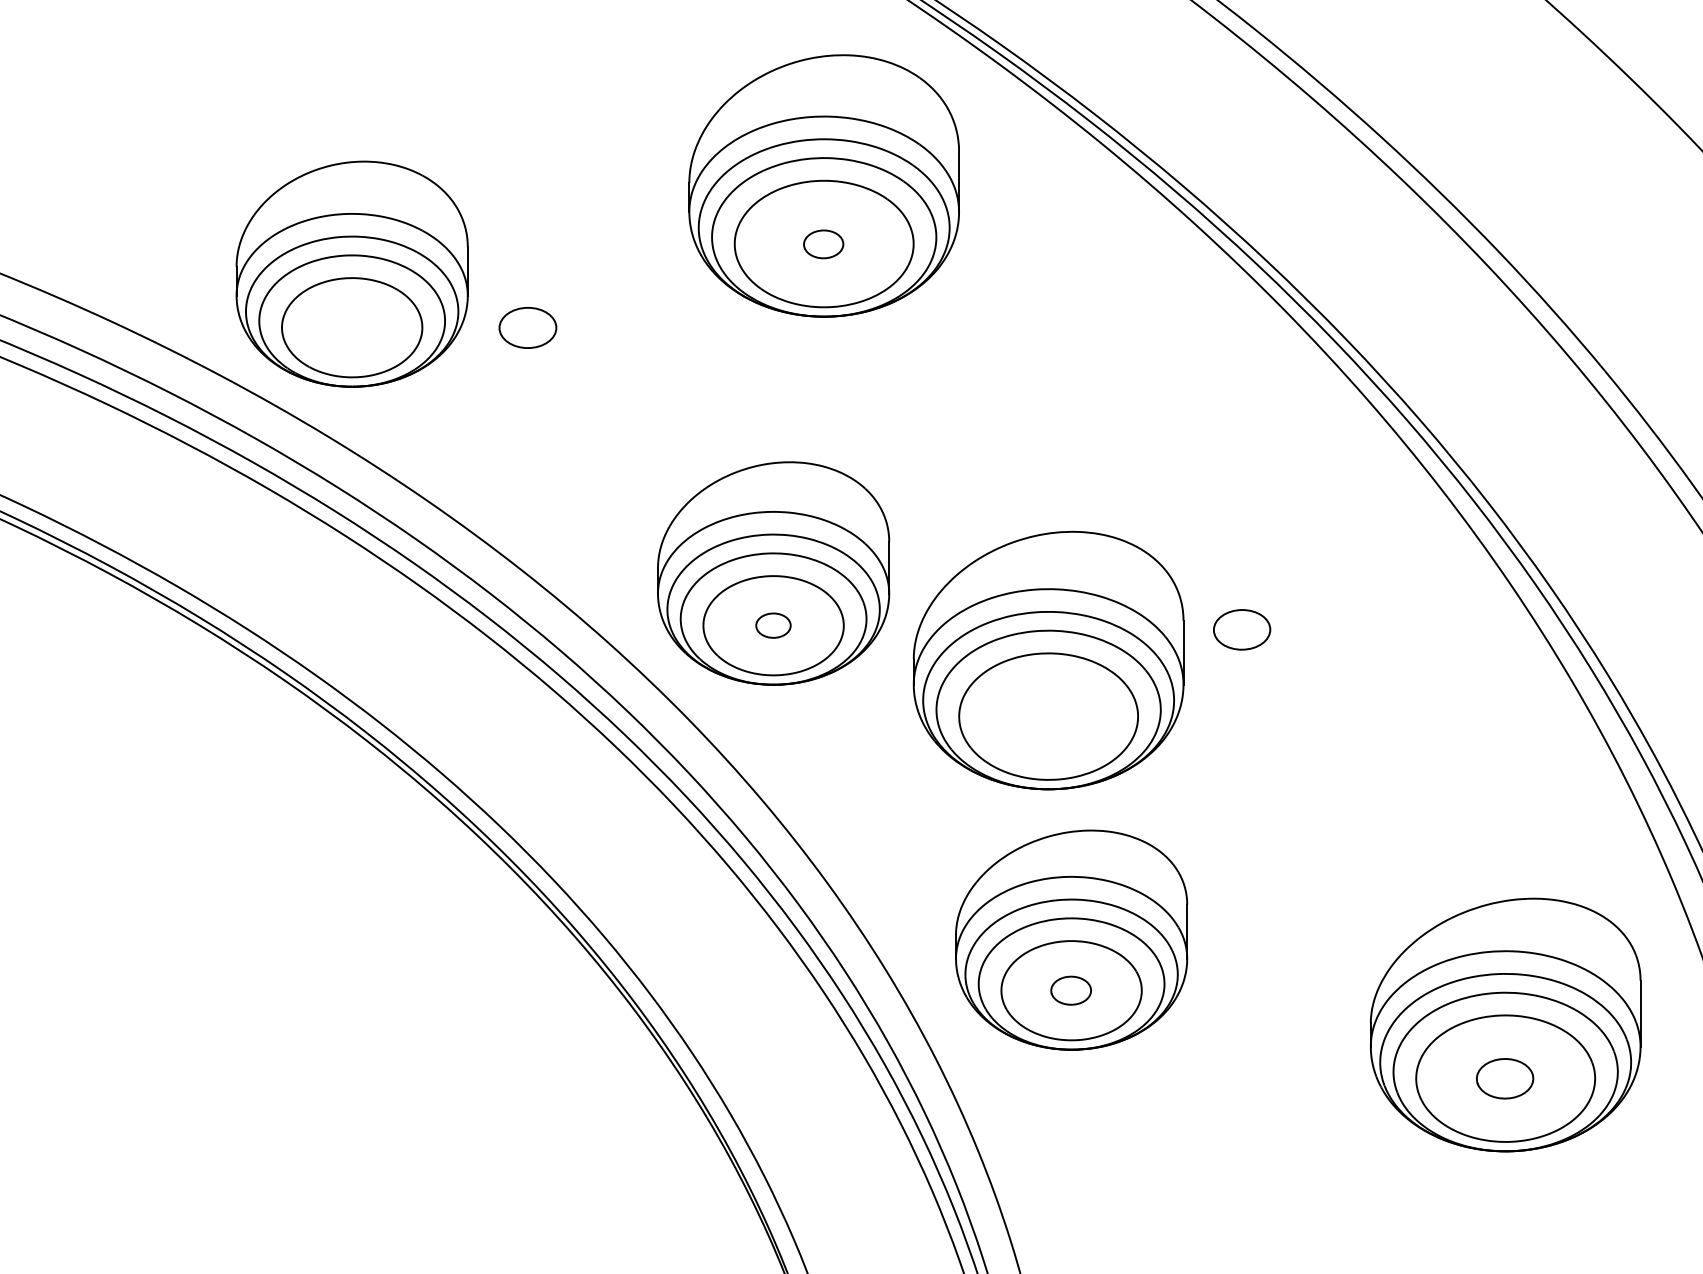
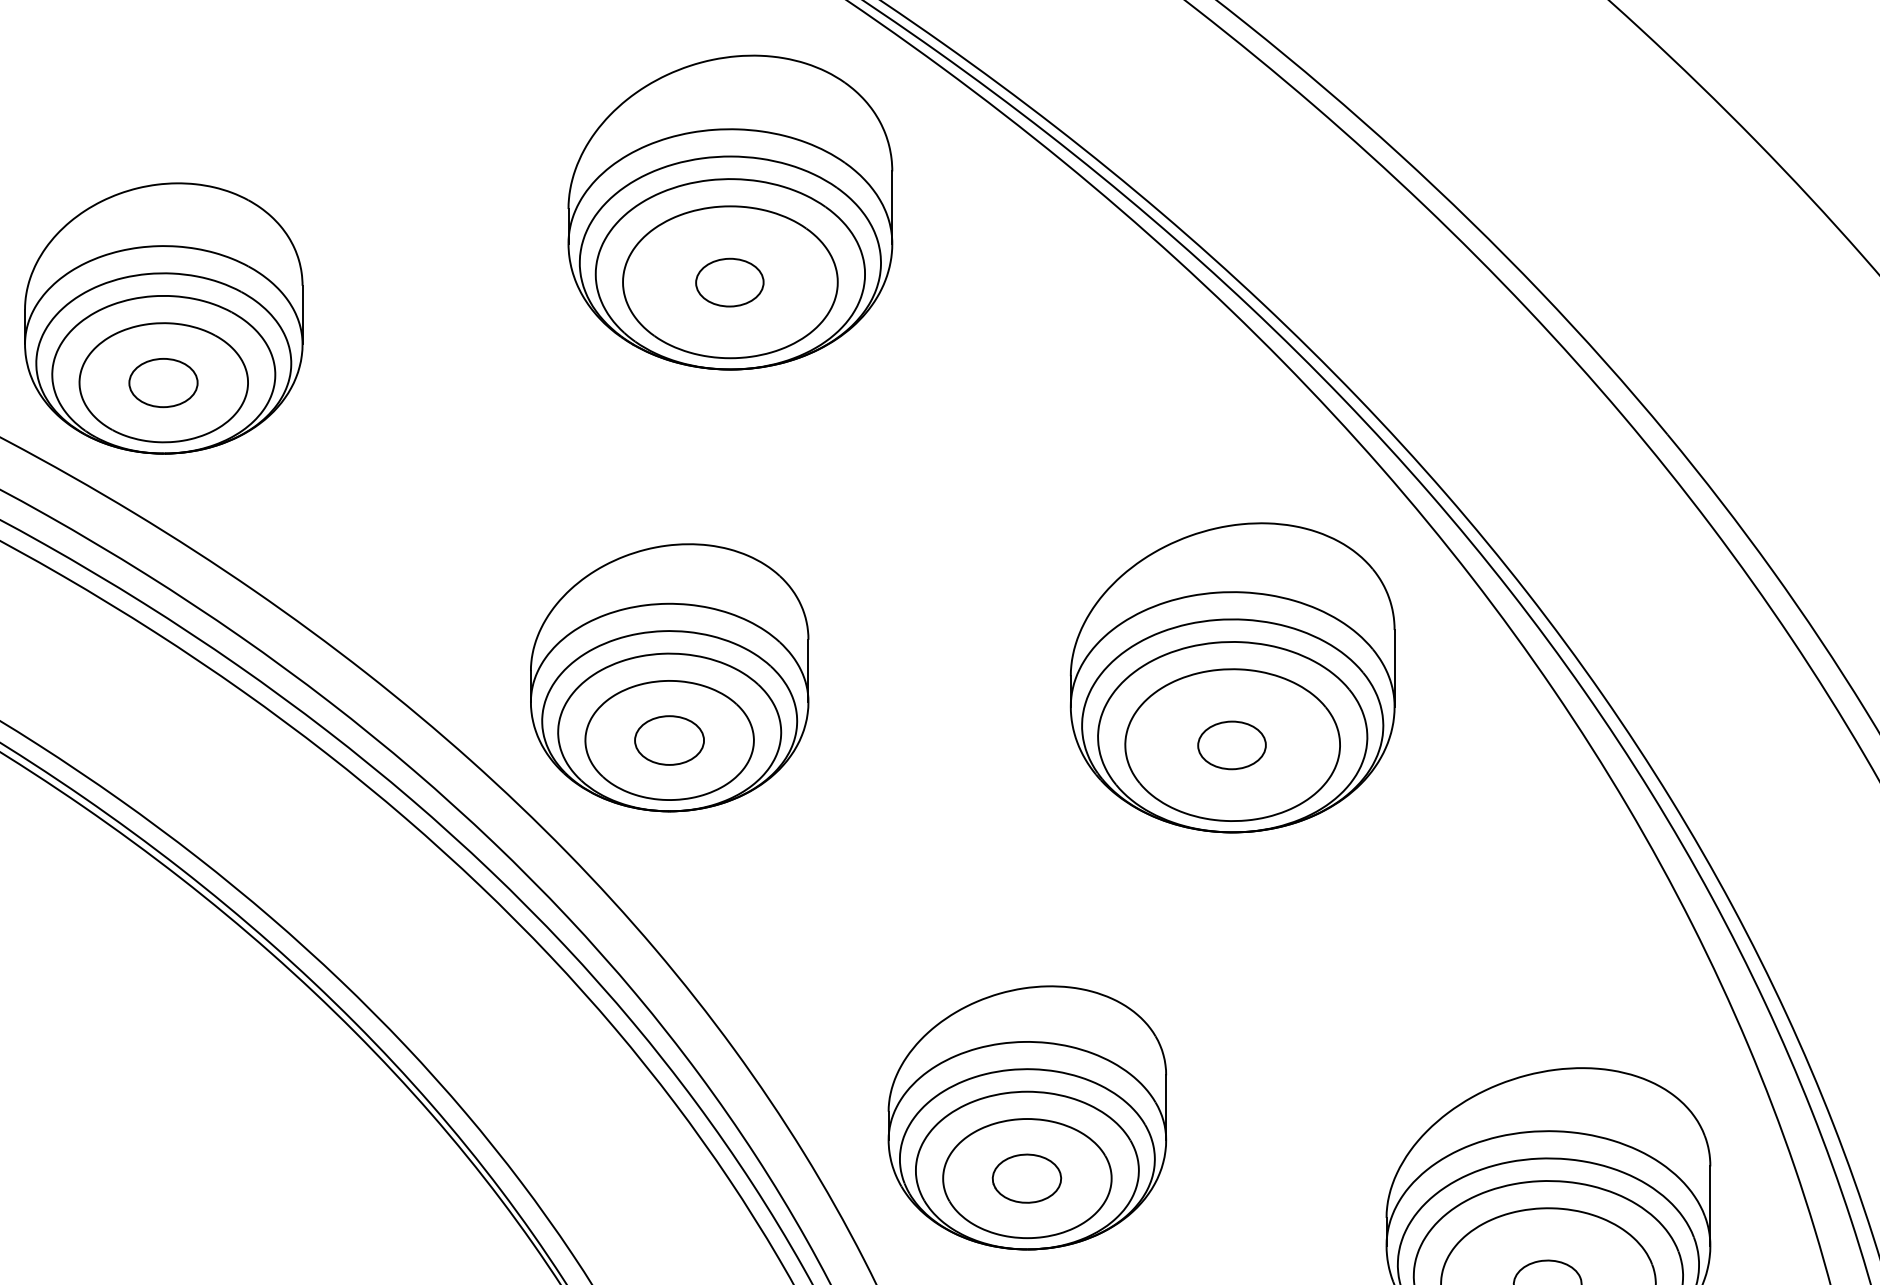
part: (823, 244) -> (729, 282), size x1.43
part: (527, 327) -> (162, 382), moved
part: (773, 625) -> (669, 740), size x1.67
part: (1048, 660) -> (1232, 677), moved
part: (1070, 990) -> (1026, 1178), size x1.43

